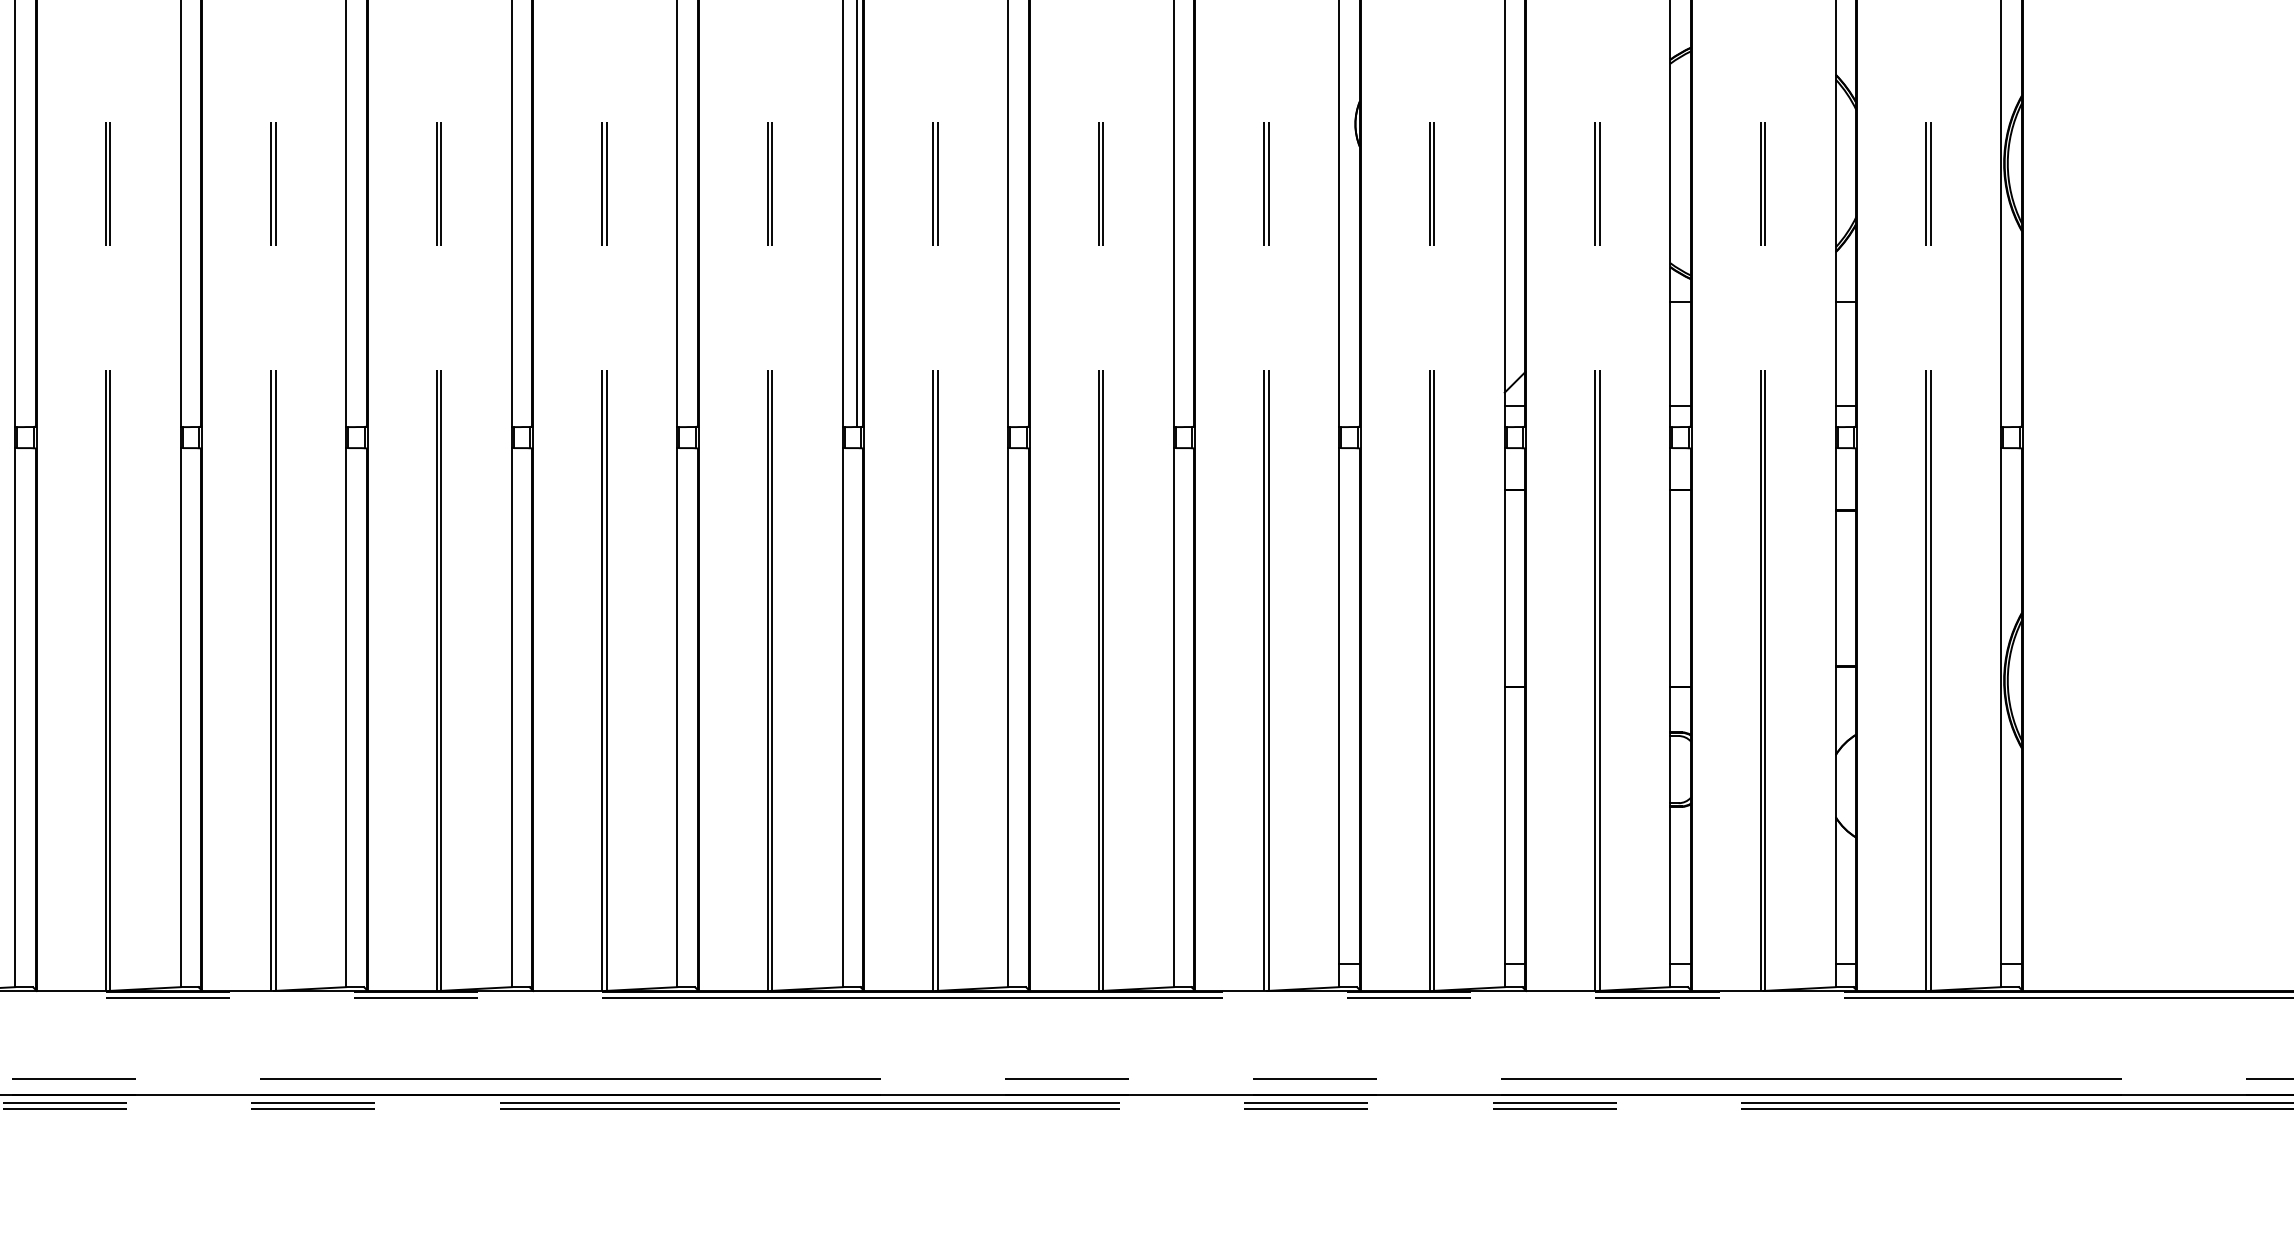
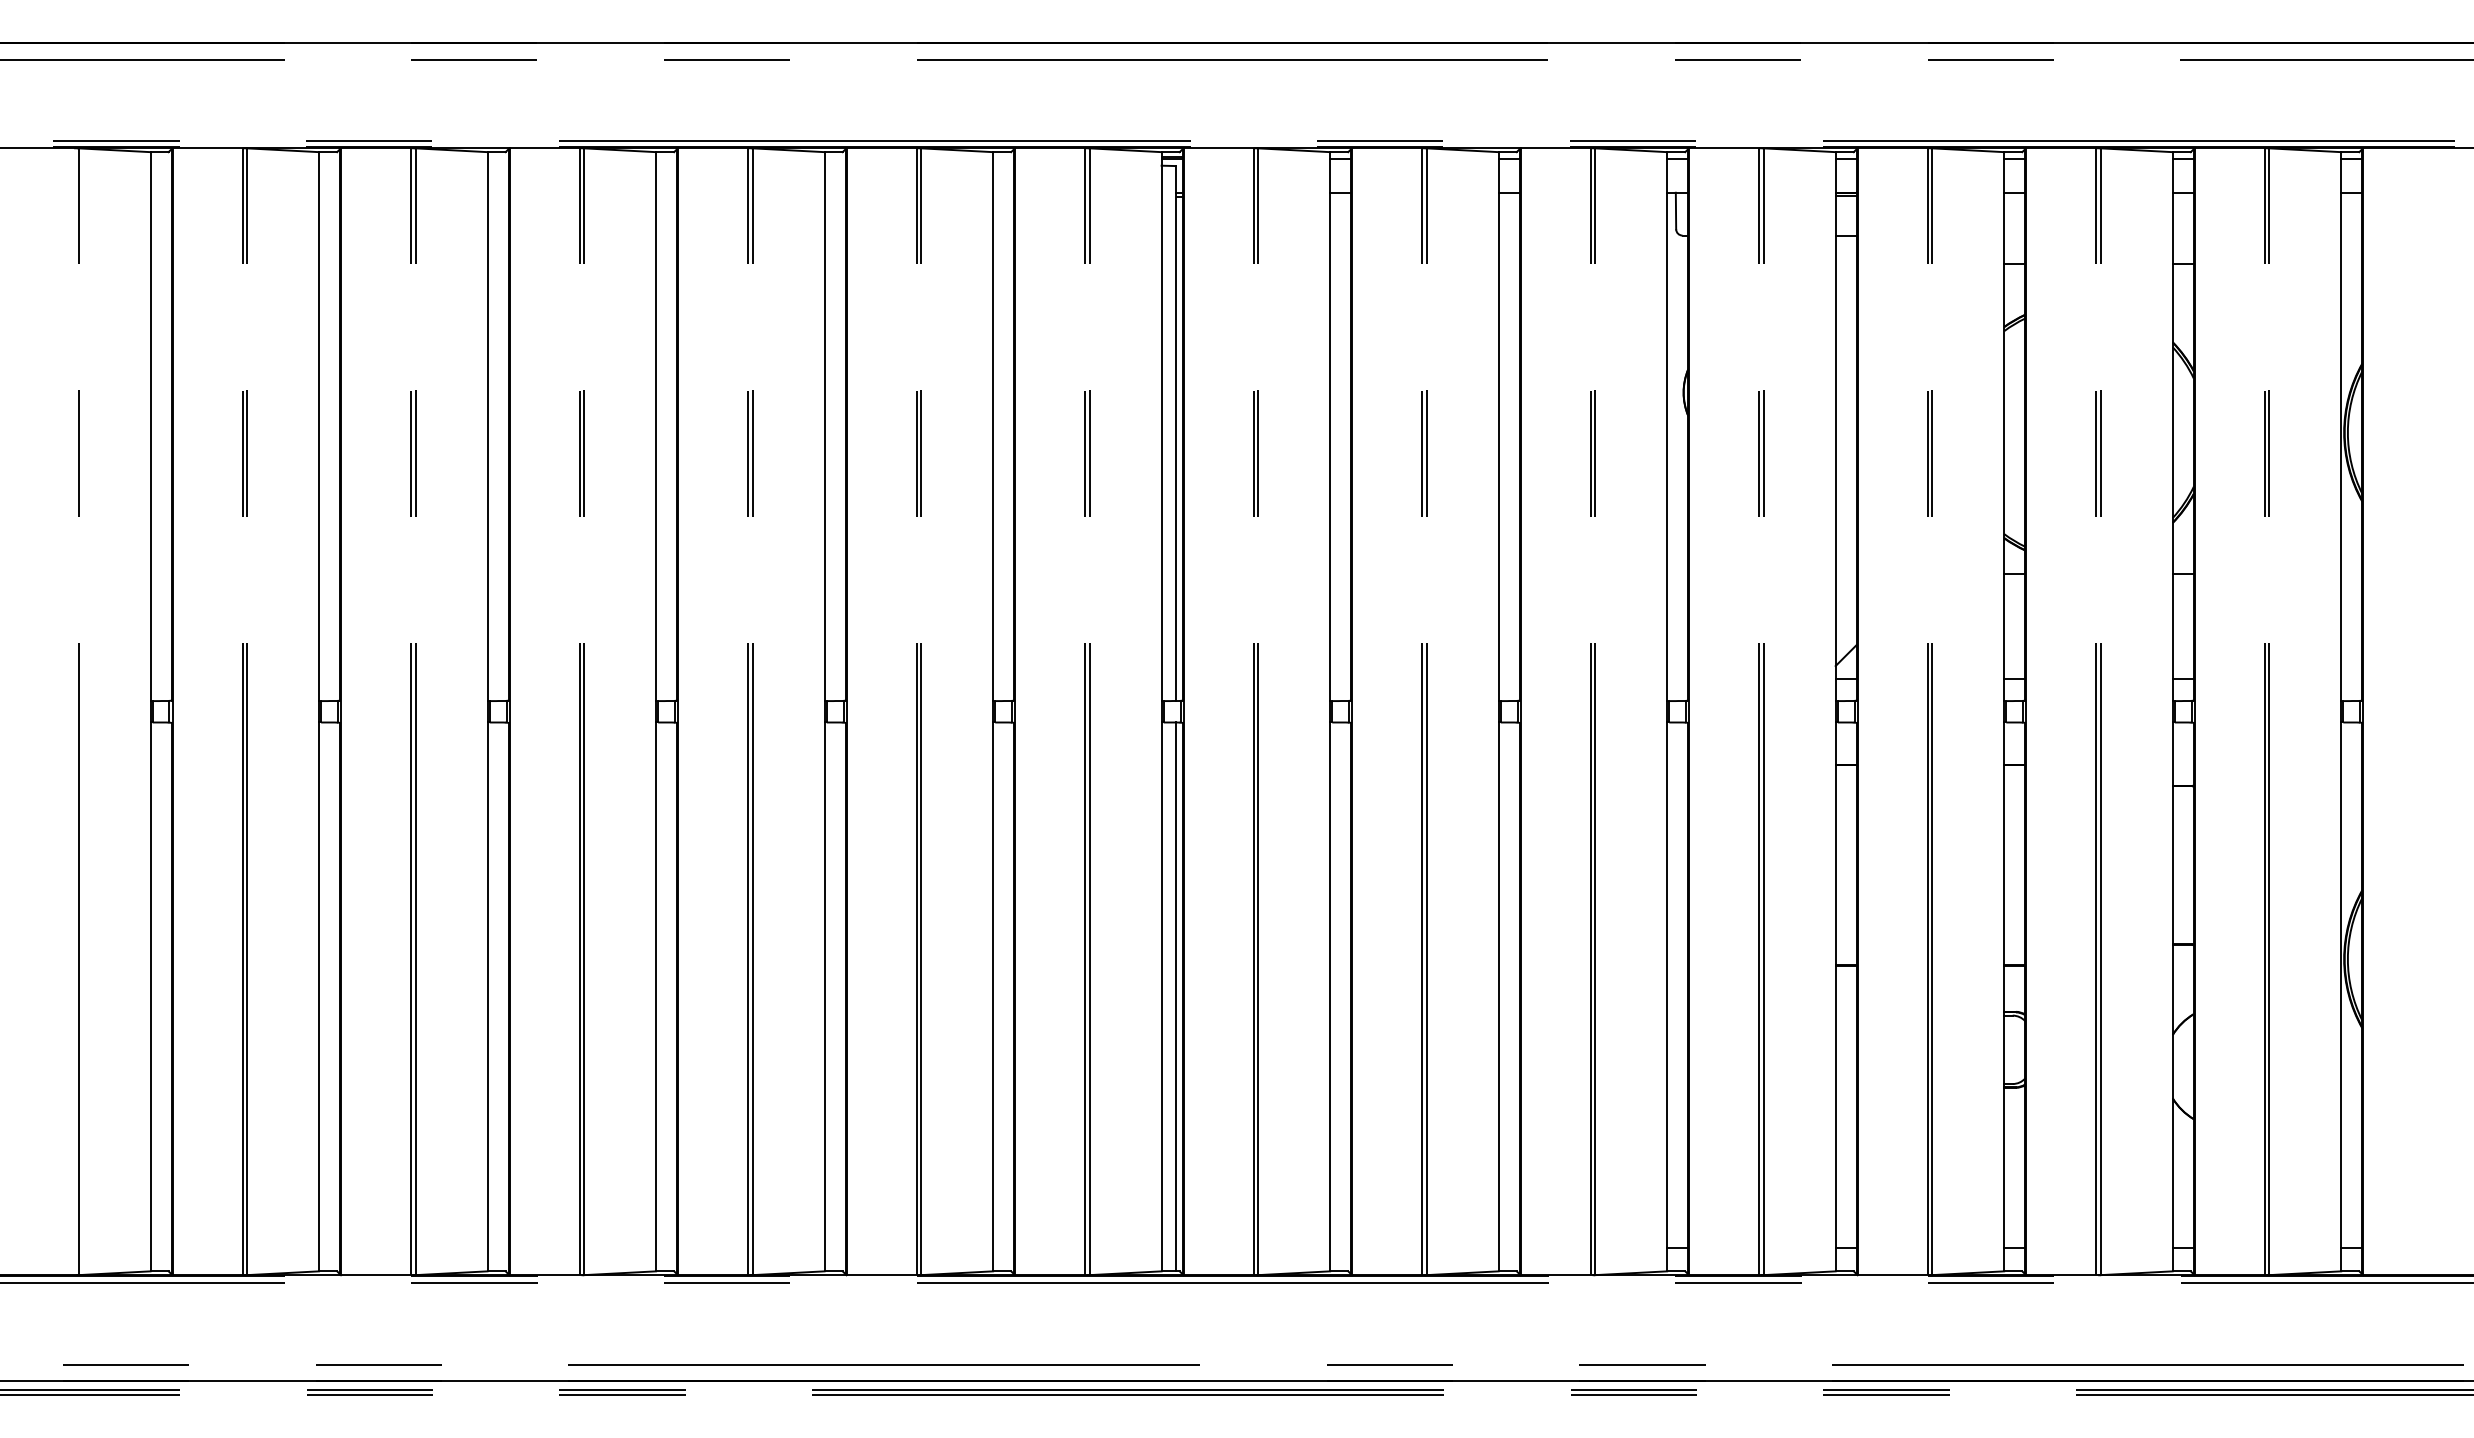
line: (856, 717) -> (1175, 996), added

